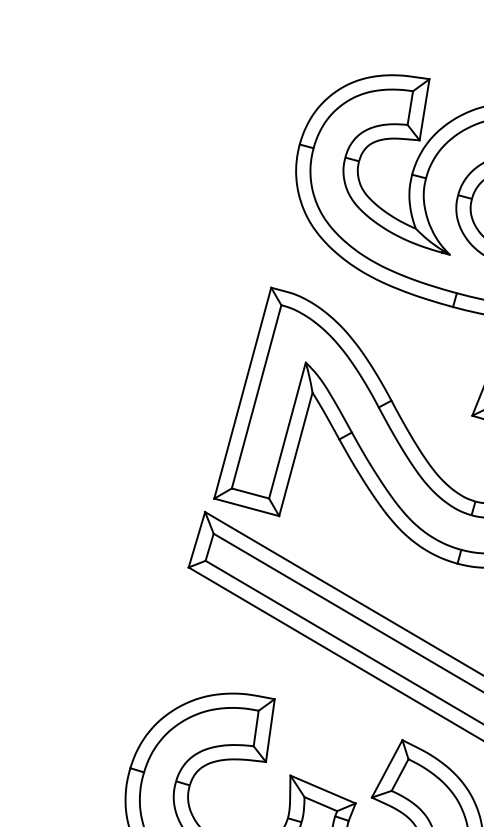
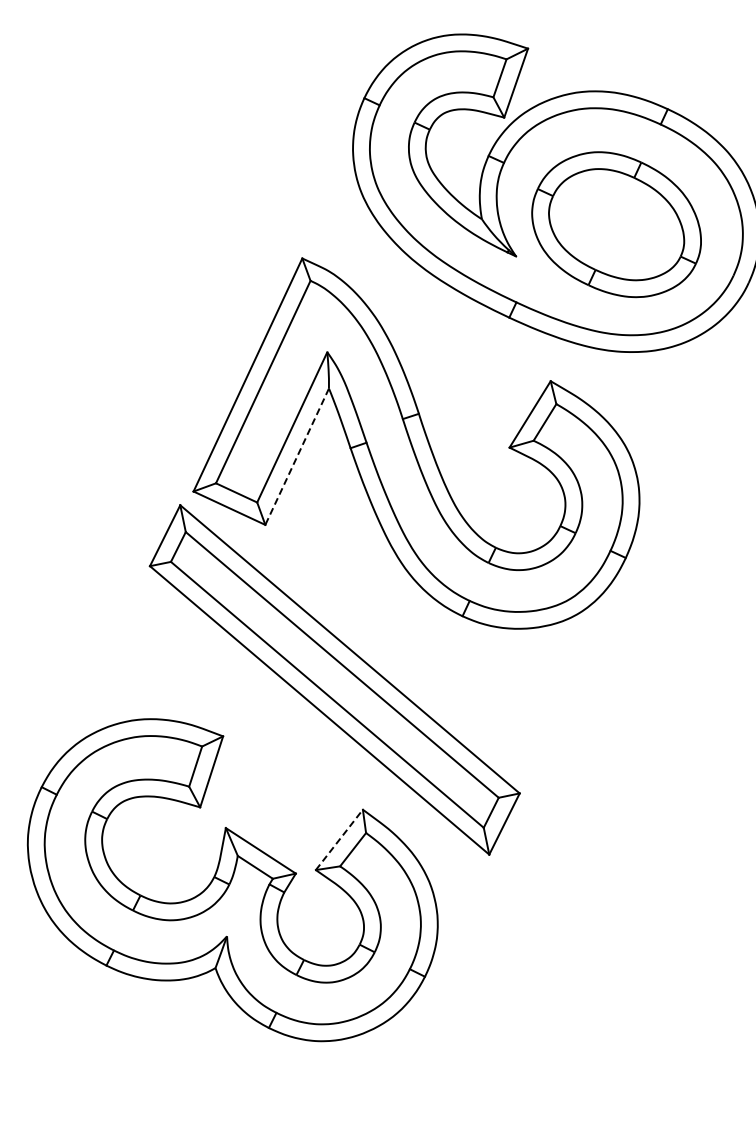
line: (295, 455) -> (296, 457), solid -> dashed
line: (387, 768) -> (339, 839), solid -> dashed

